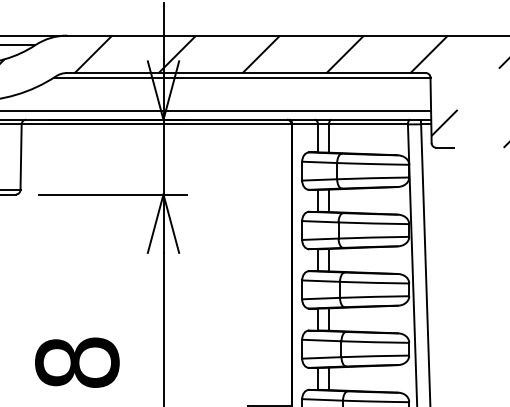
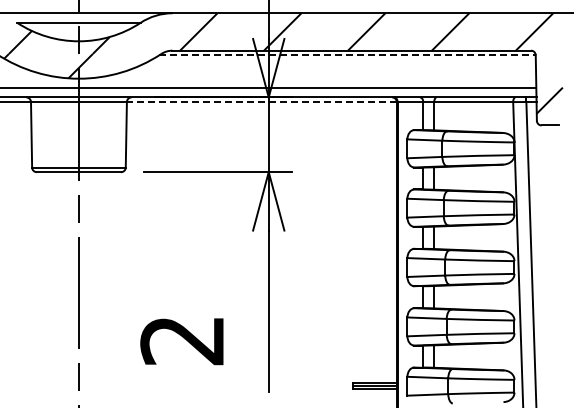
line: (243, 77) -> (348, 55), solid -> dashed
line: (156, 124) -> (261, 102), solid -> dashed
text: (77, 362) -> (182, 340), 8 -> 2

